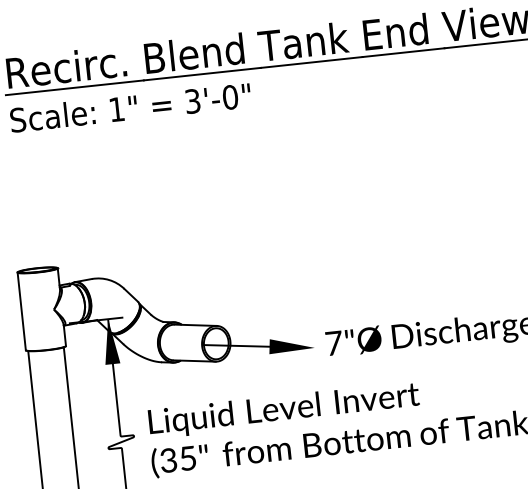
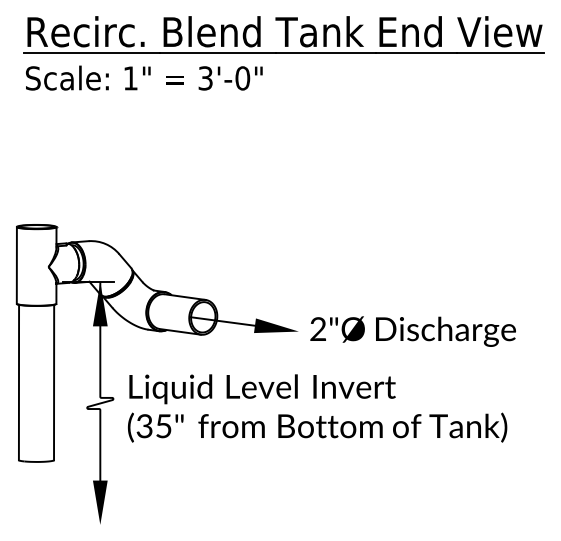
text: (334, 342) -> (318, 328), 7"Ø -> 2"Ø

